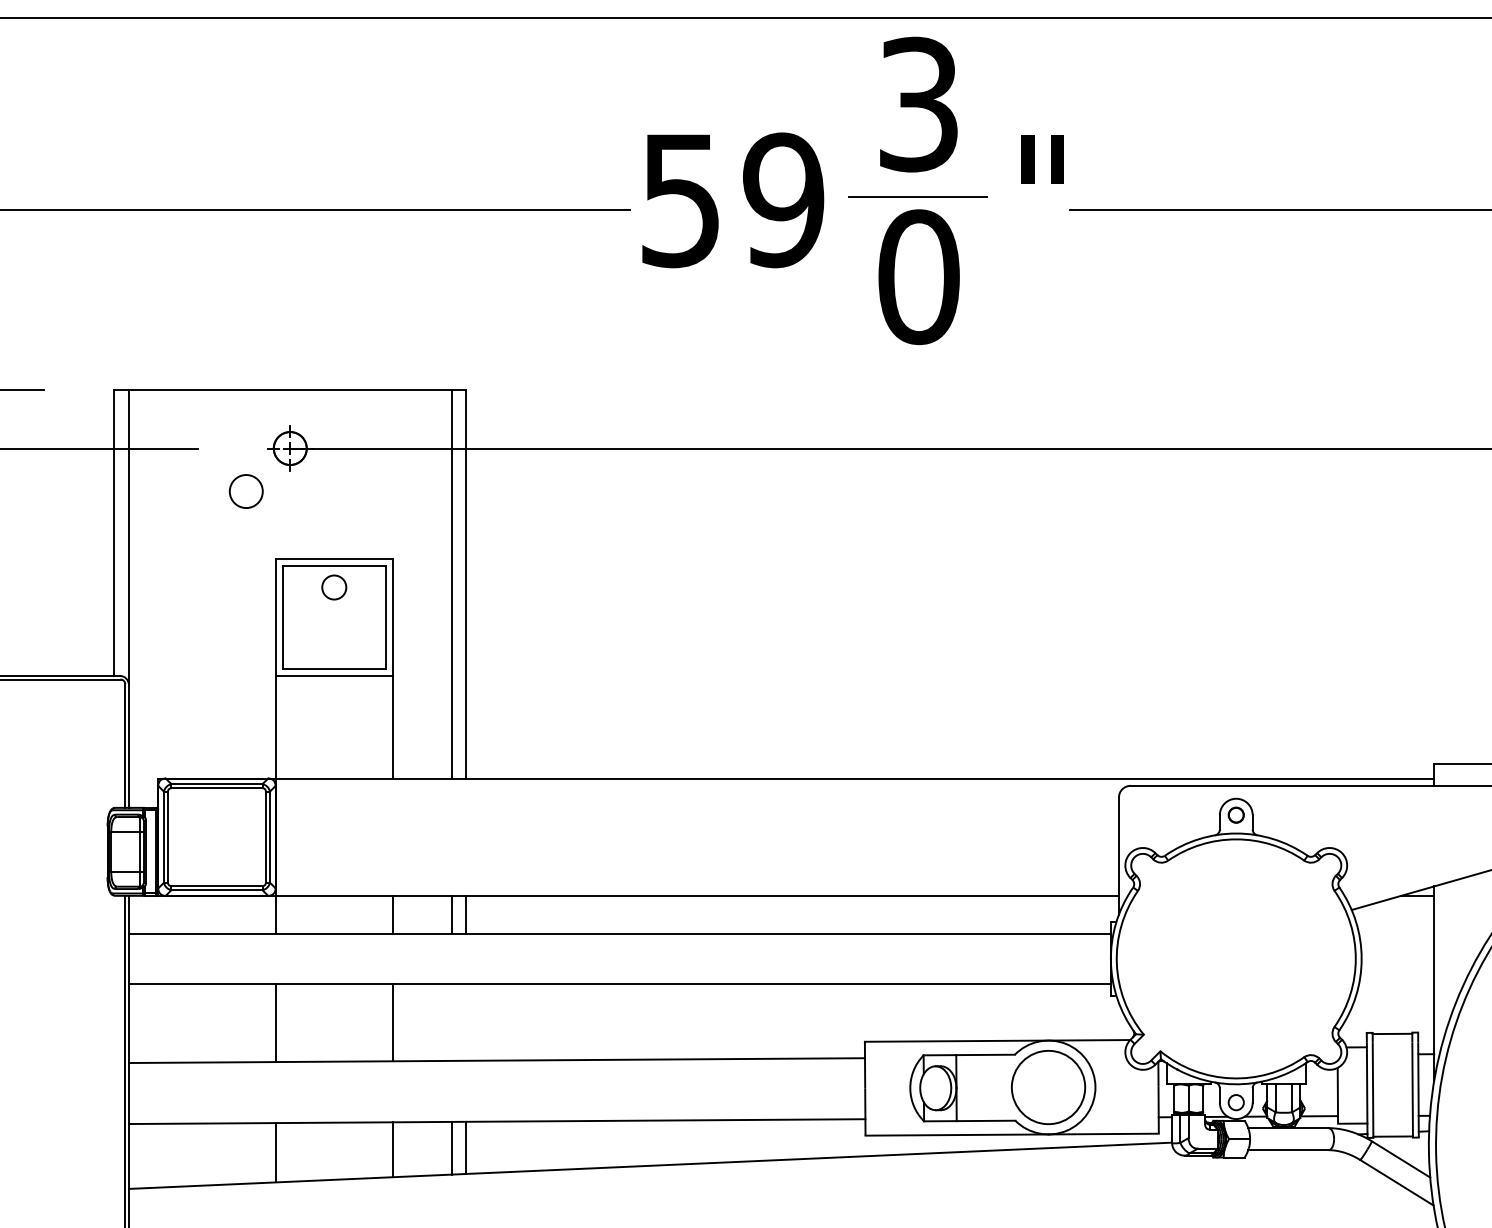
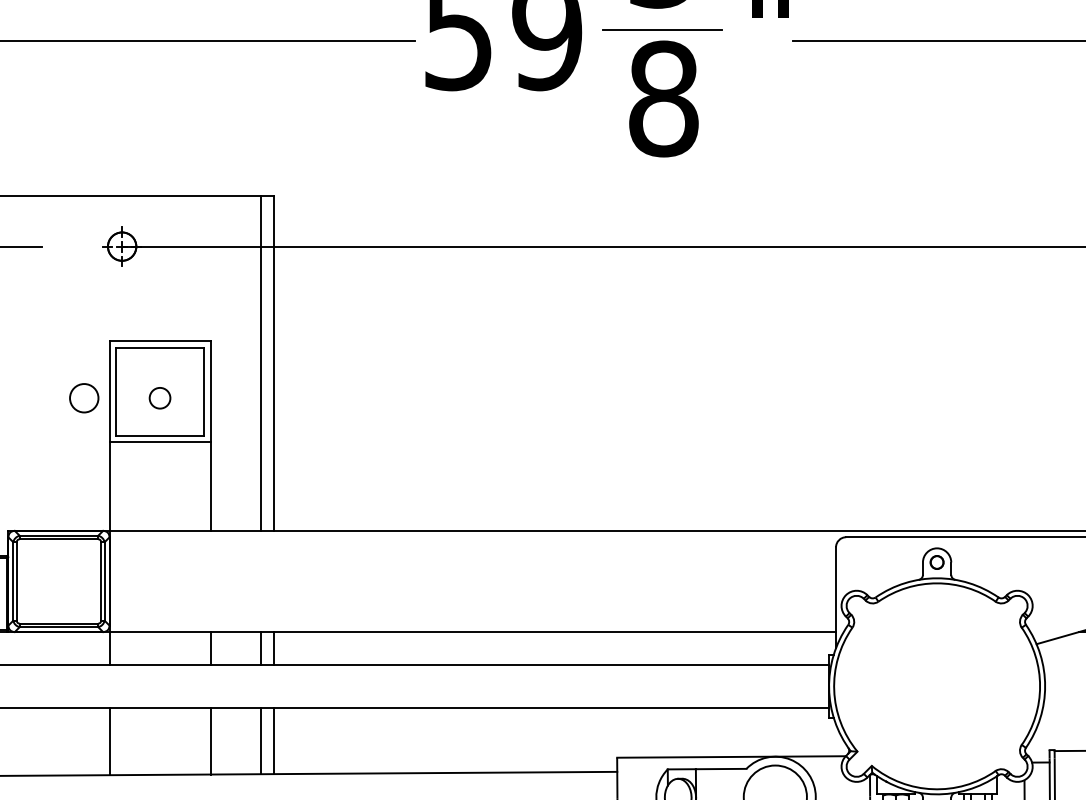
text: (918, 276) -> (663, 98), 0 -> 8
circle: (245, 491) -> (83, 398), moved
circle: (334, 587) -> (160, 398), moved
line: (451, 1021) -> (261, 740), added
line: (466, 1021) -> (273, 740), added

